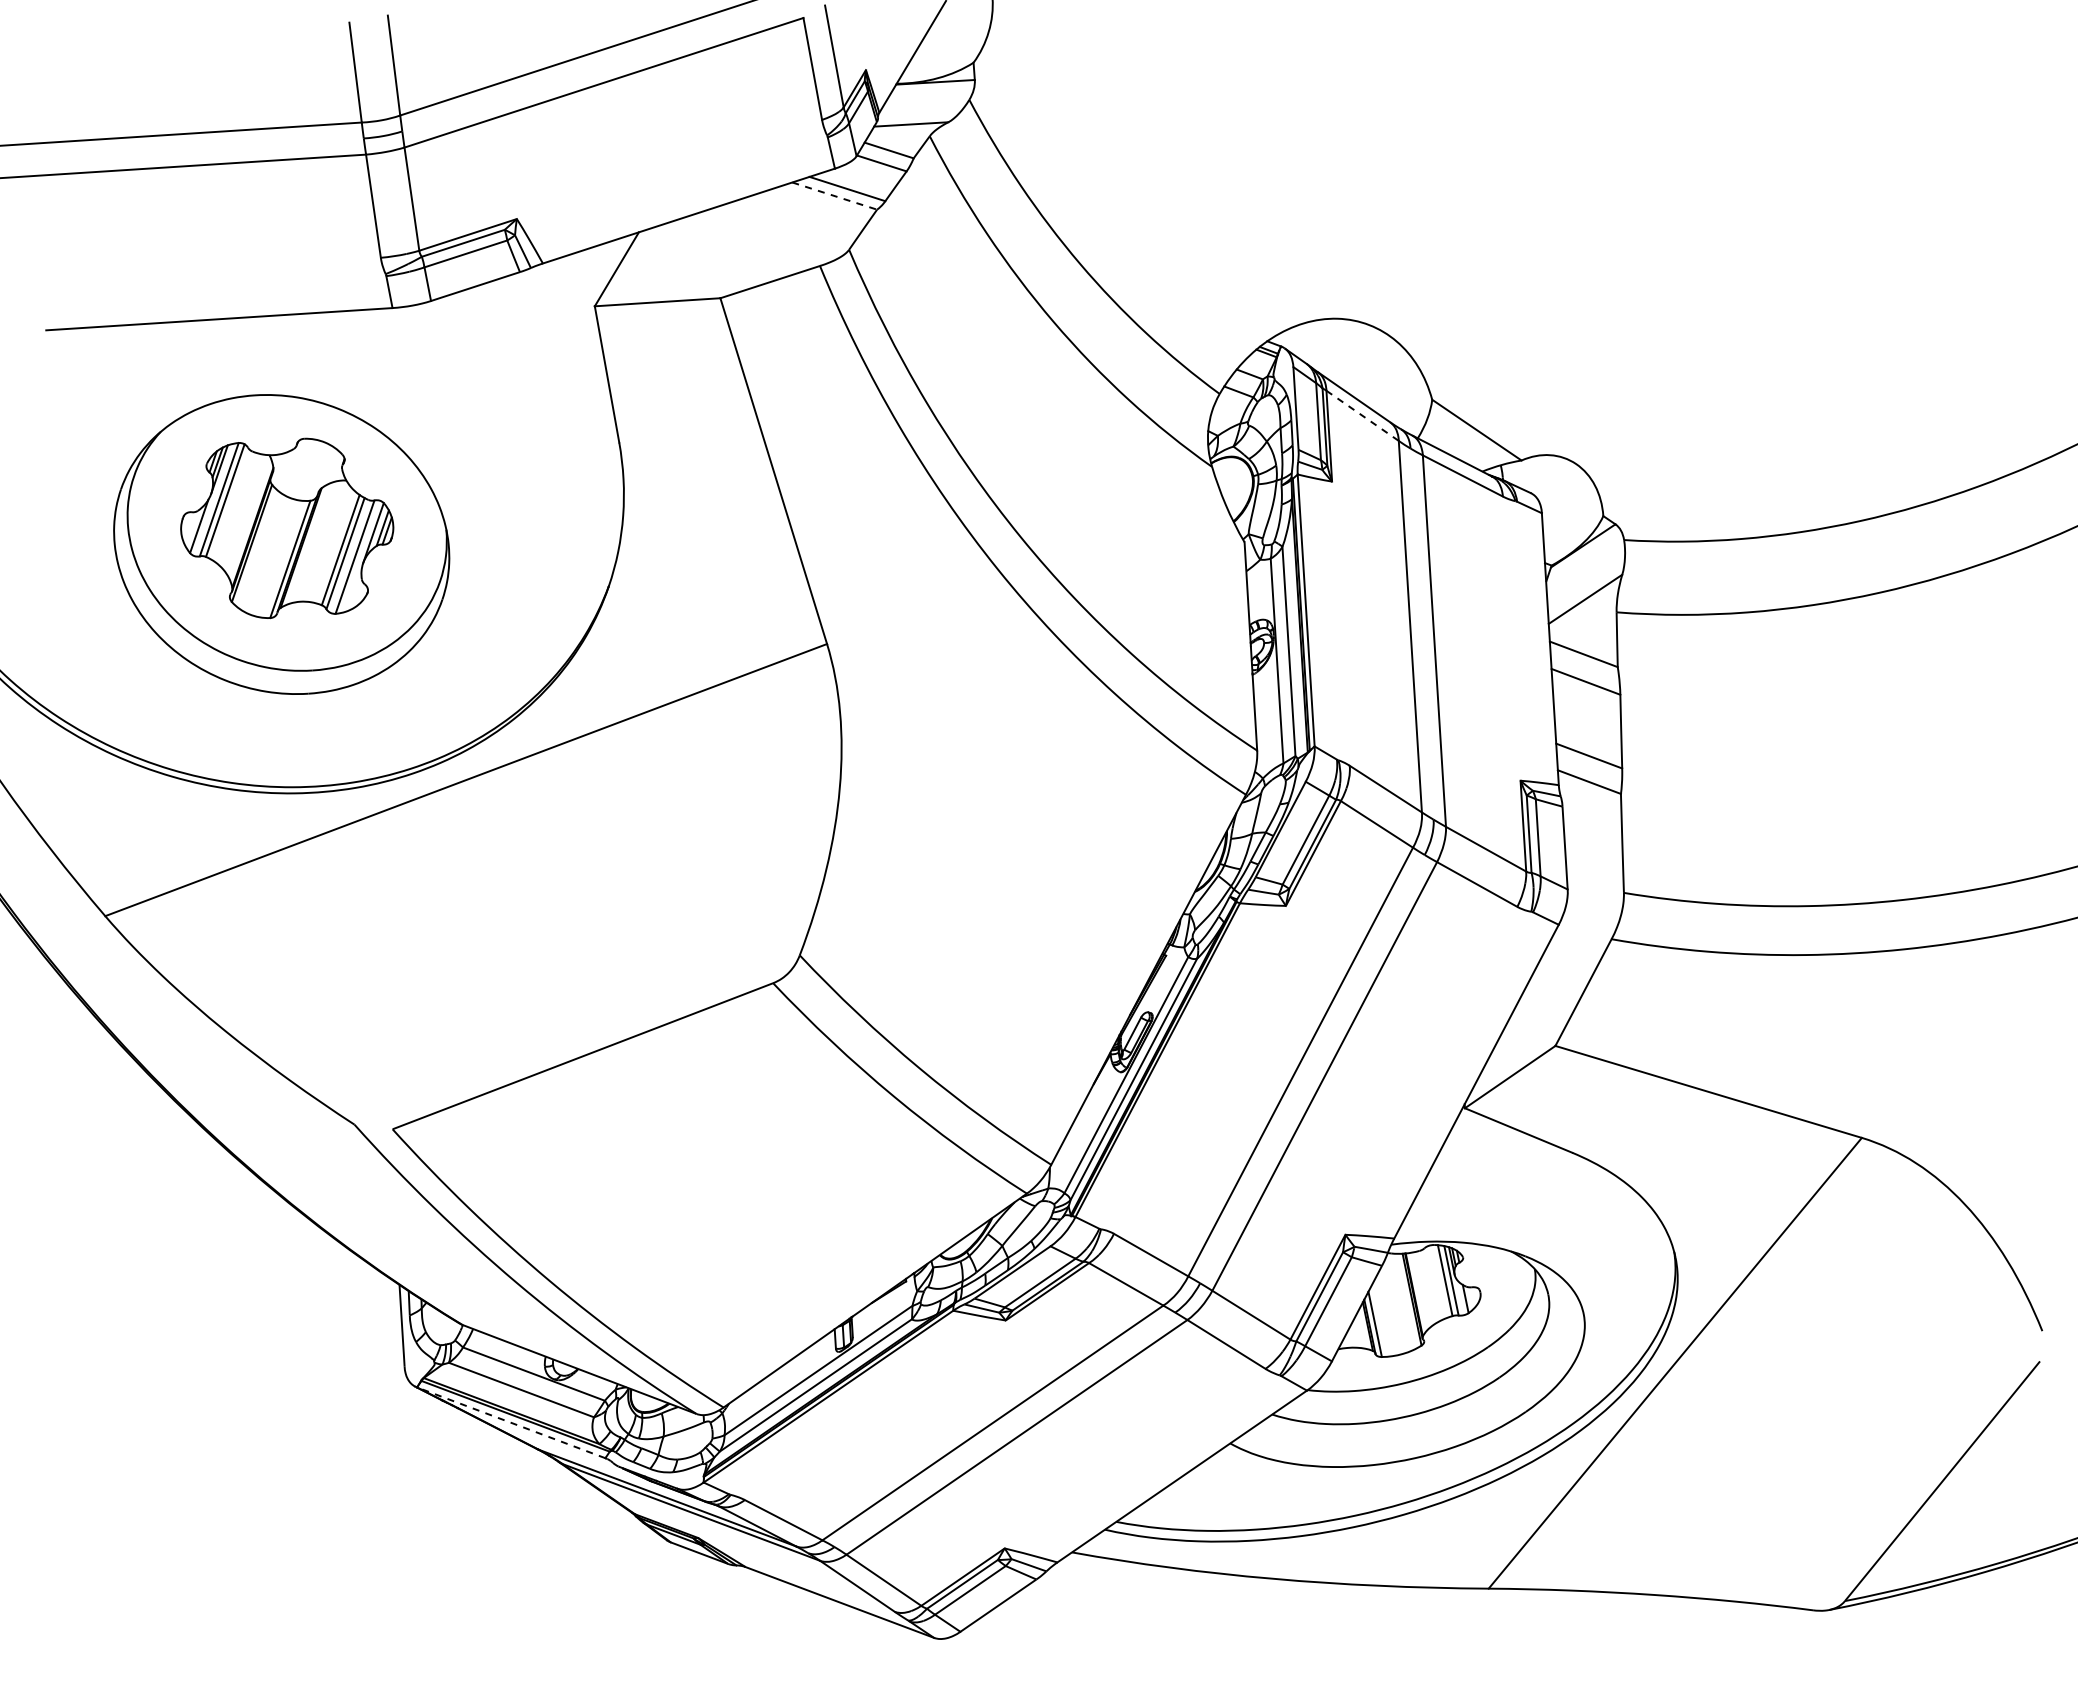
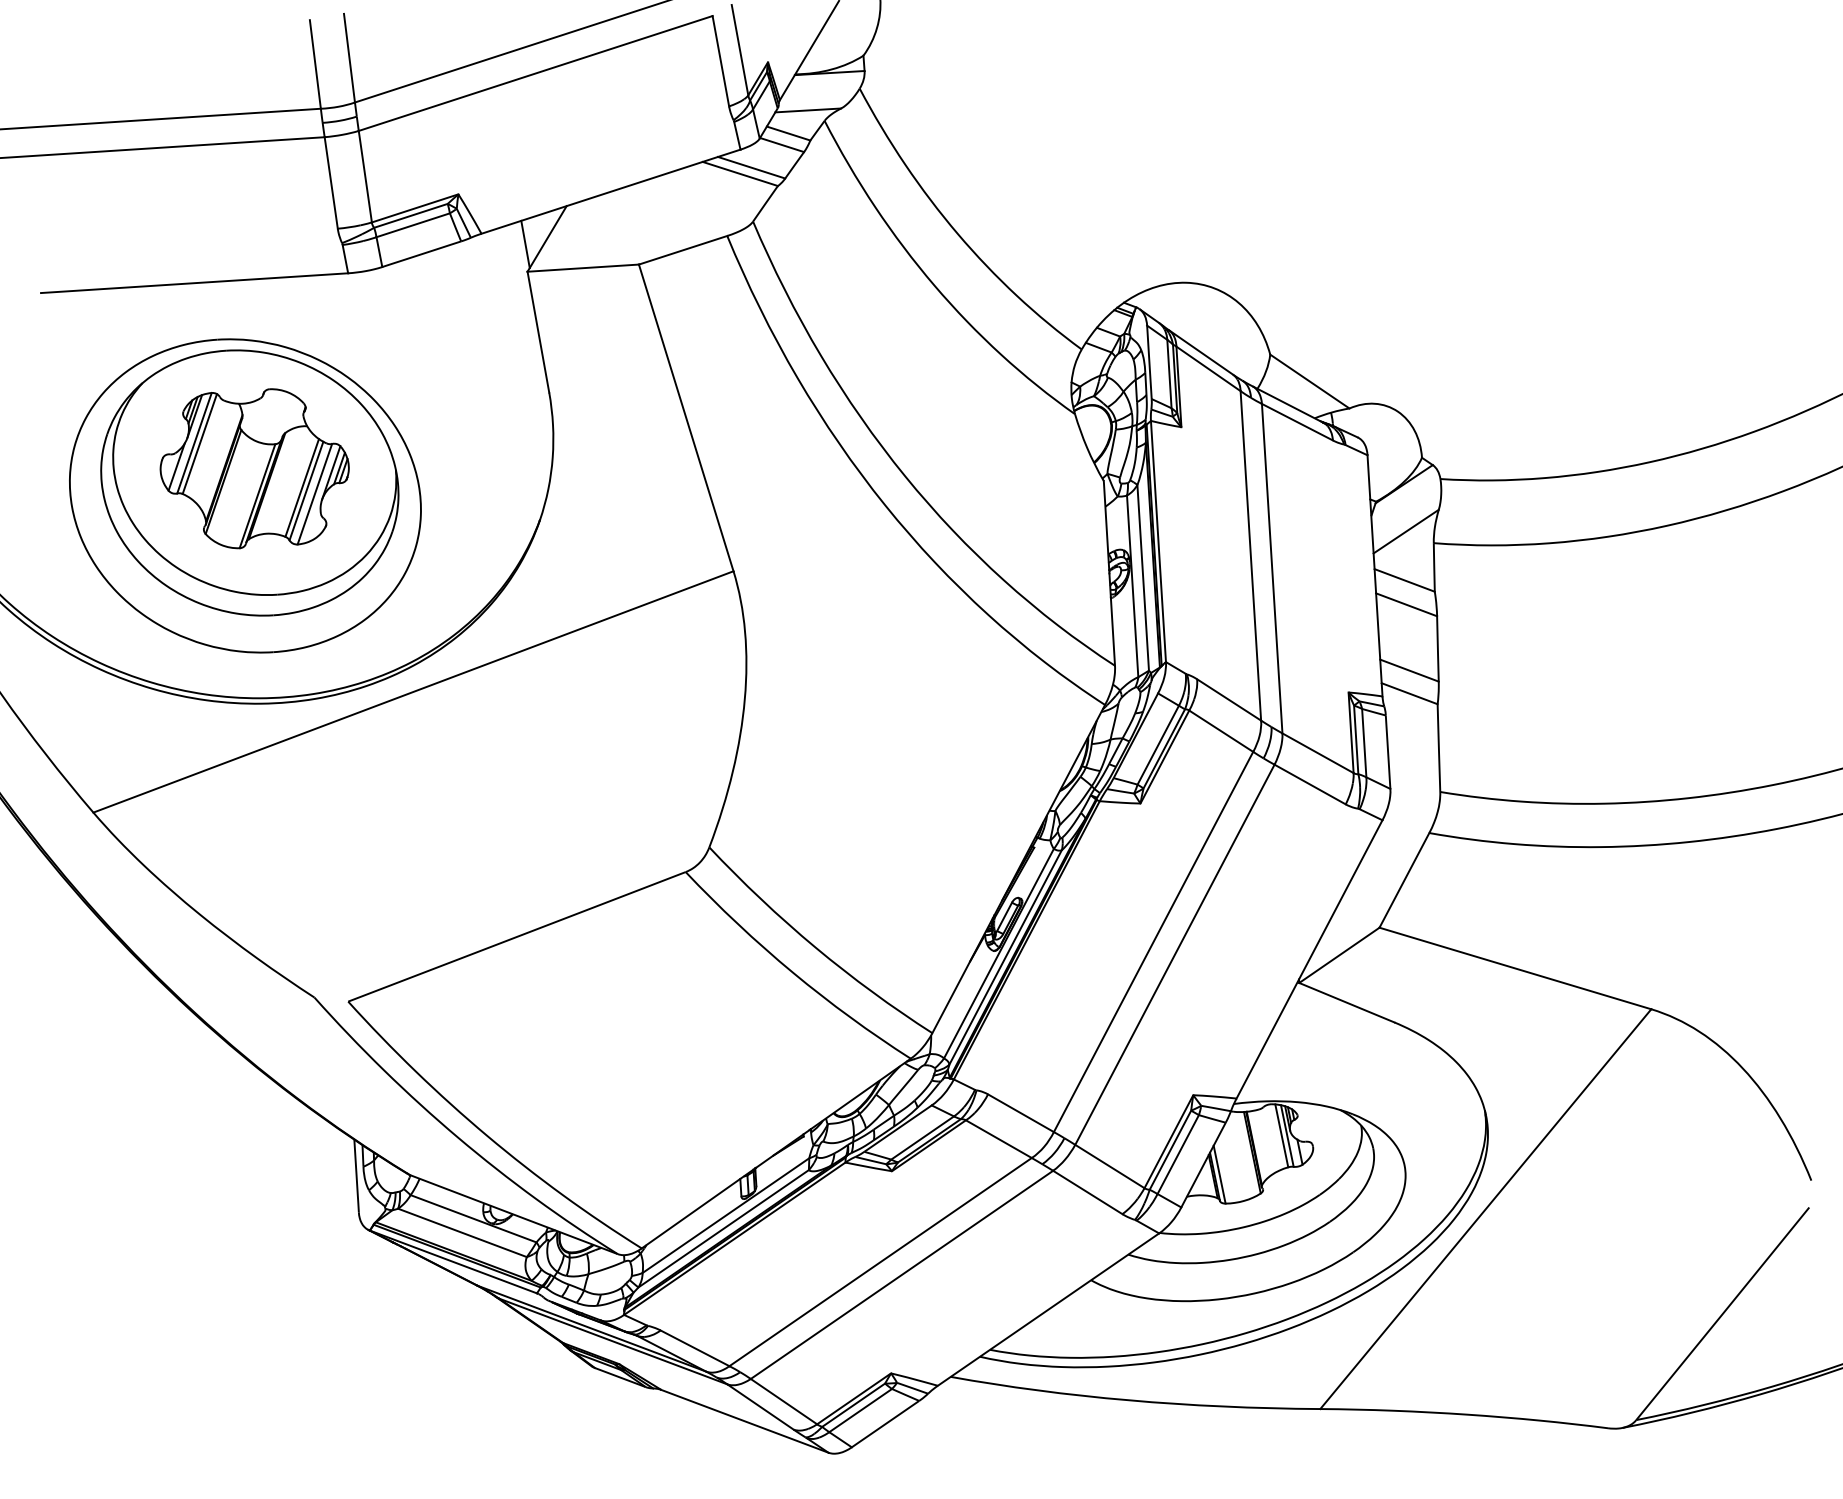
line: (834, 196) -> (740, 174), dashed -> solid
line: (592, 275) -> (525, 244), added
line: (1363, 416) -> (1209, 369), dashed -> solid
part: (276, 558) -> (245, 495), added
line: (511, 1422) -> (453, 1261), dashed -> solid

